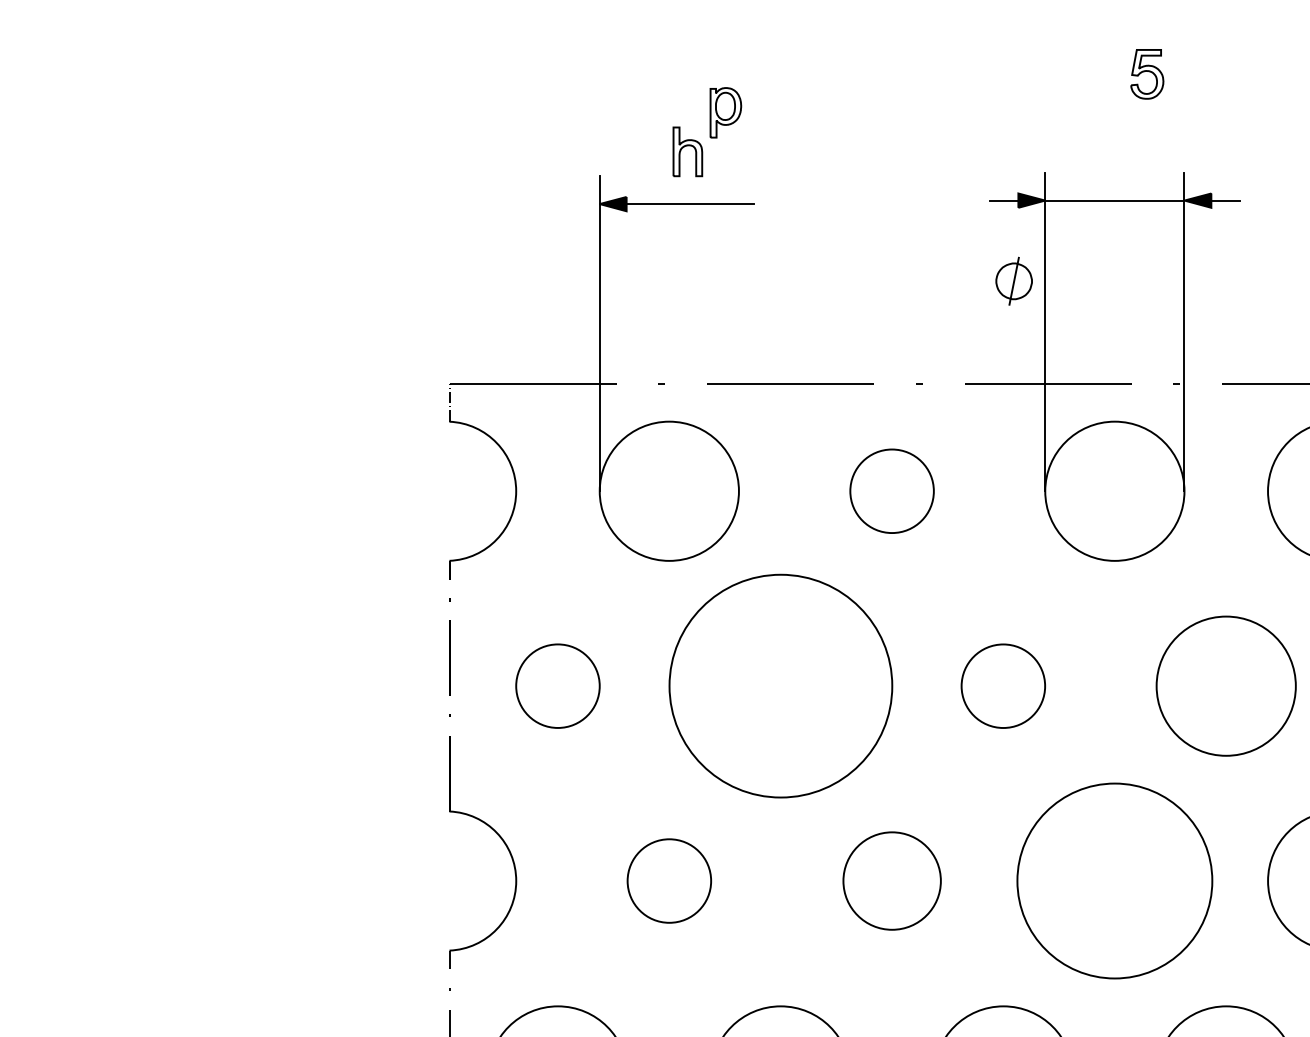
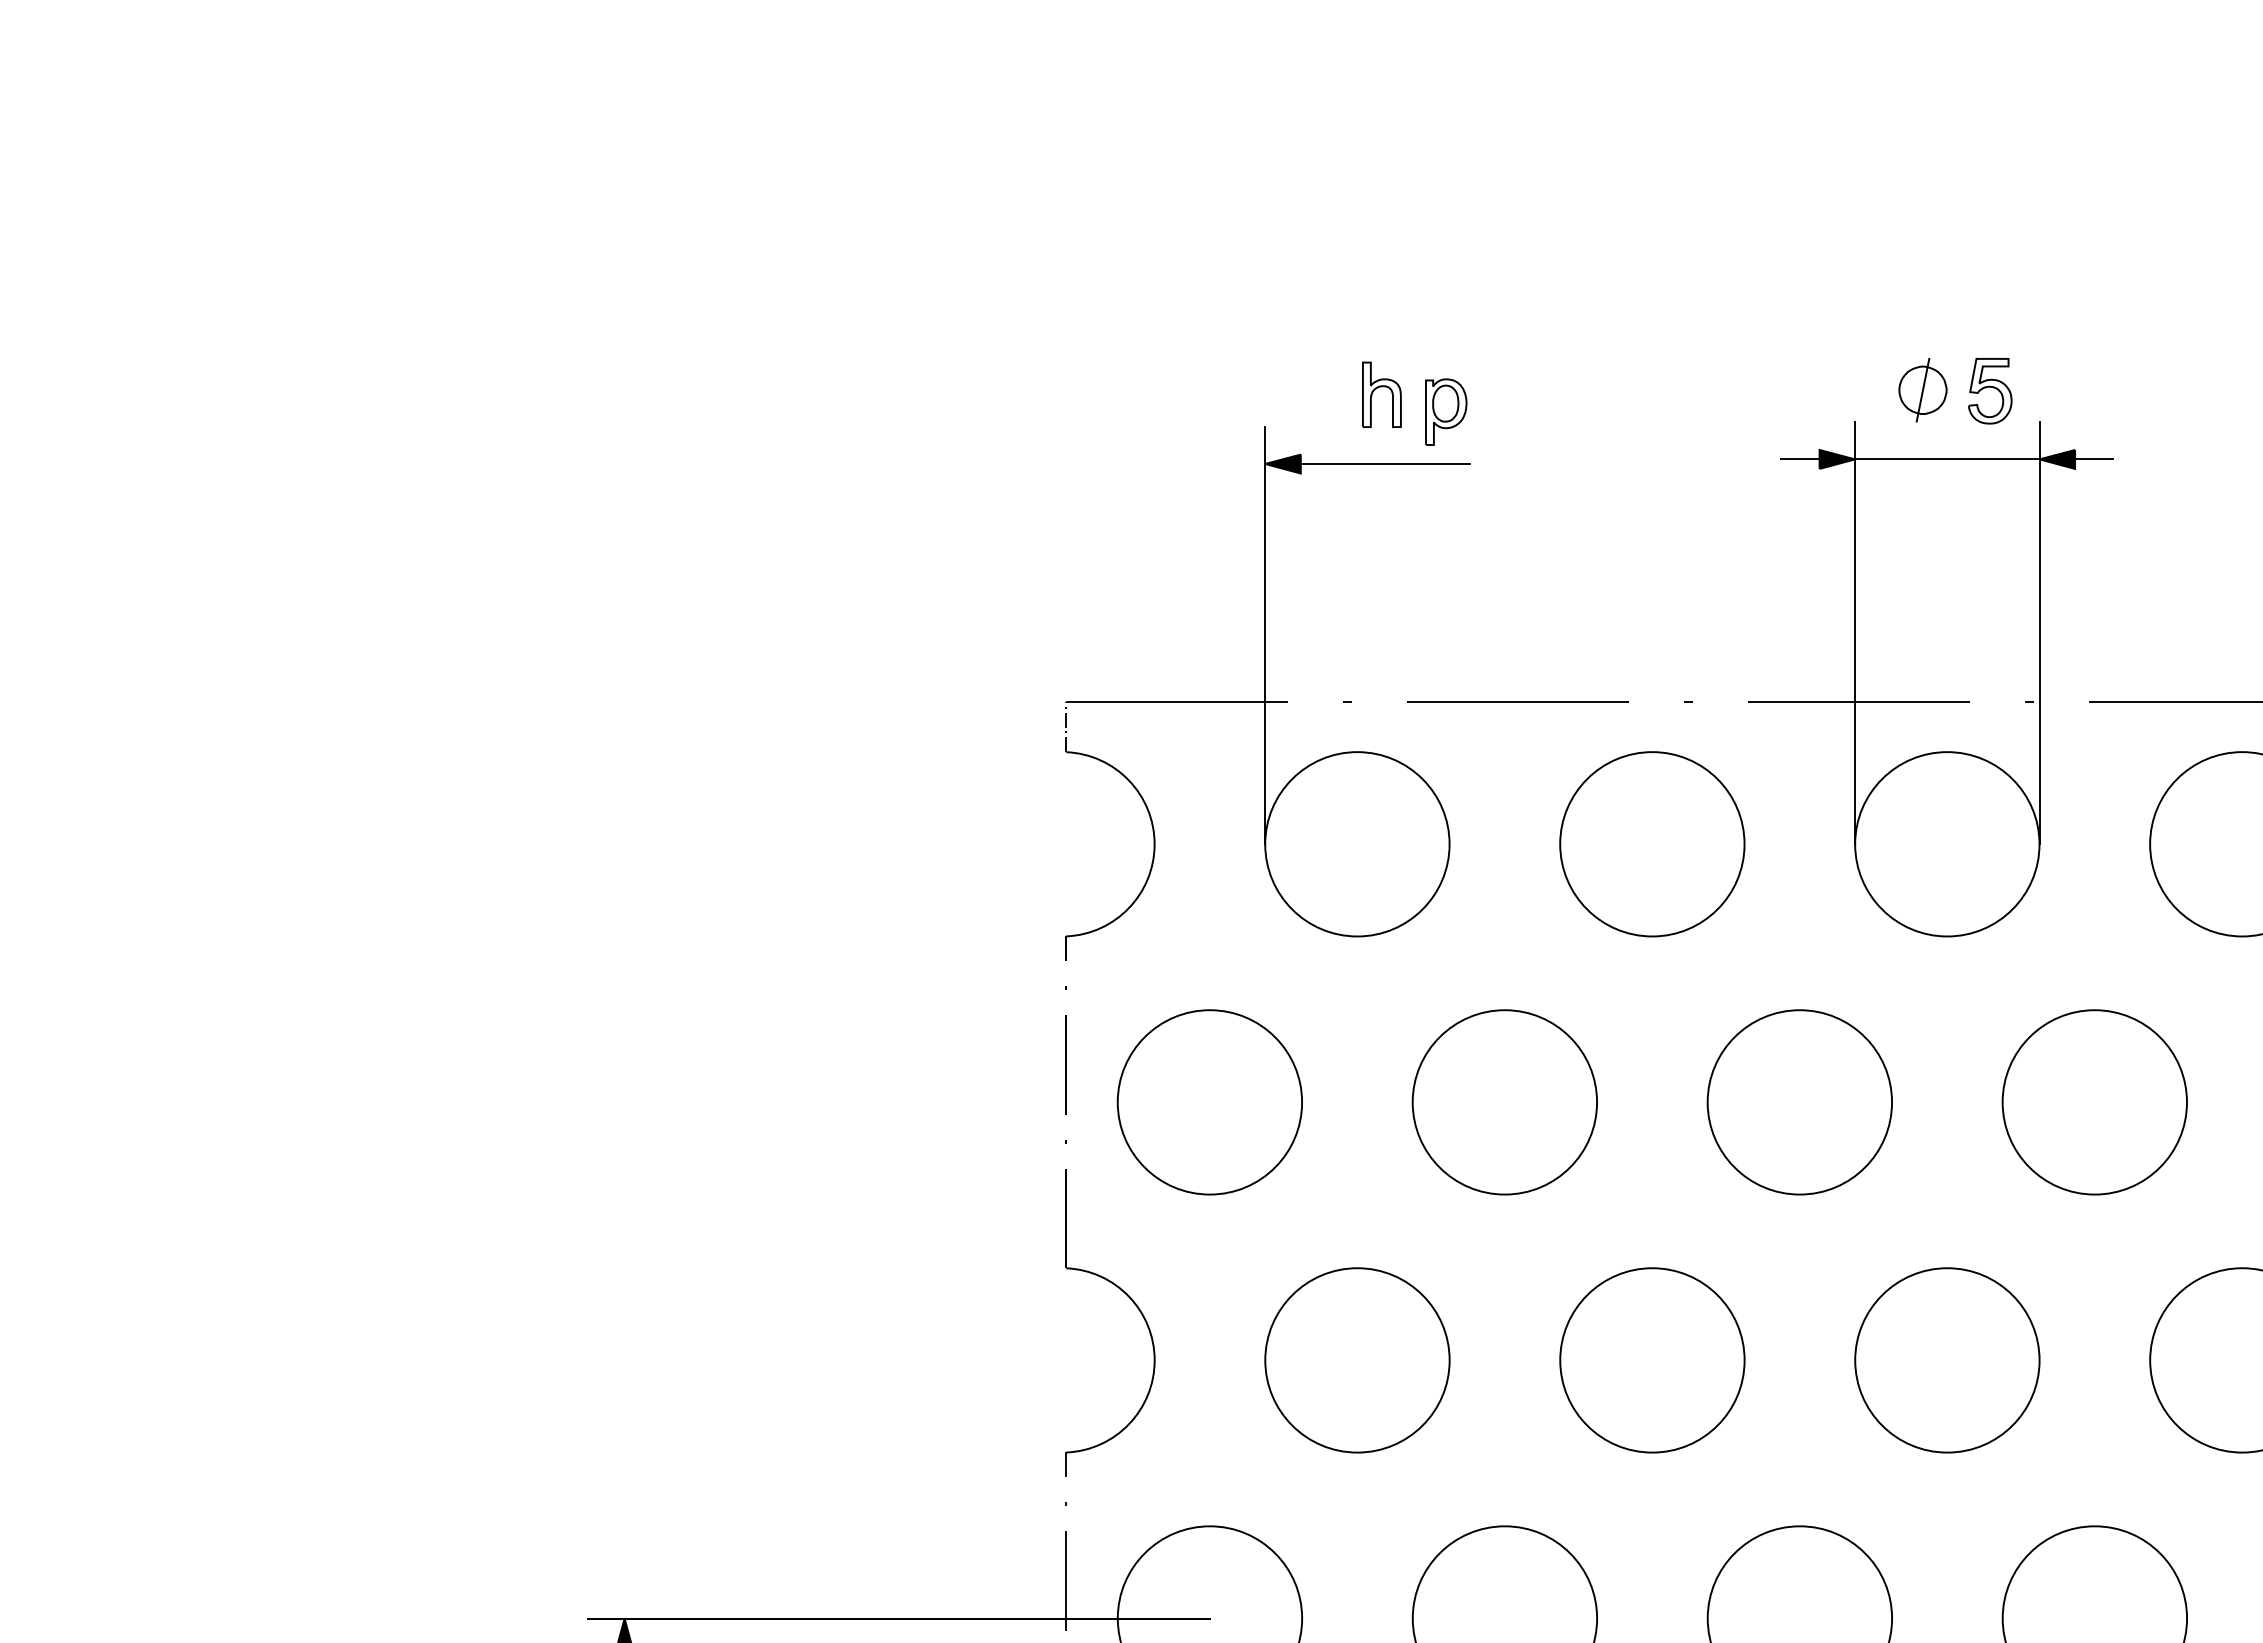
part: (1147, 74) -> (1990, 391), moved
part: (726, 112) -> (1446, 411), moved
part: (1013, 281) -> (1922, 390), moved
circle: (892, 491) -> (1652, 844), size x1.67
circle: (557, 686) -> (1209, 1102), size x1.67
circle: (780, 686) -> (1504, 1102), size x0.62
circle: (1003, 686) -> (1799, 1102), size x1.67
circle: (669, 881) -> (1357, 1360), size x1.67
circle: (892, 881) -> (1652, 1360), size x1.43
circle: (1114, 881) -> (1947, 1360), size x0.71

